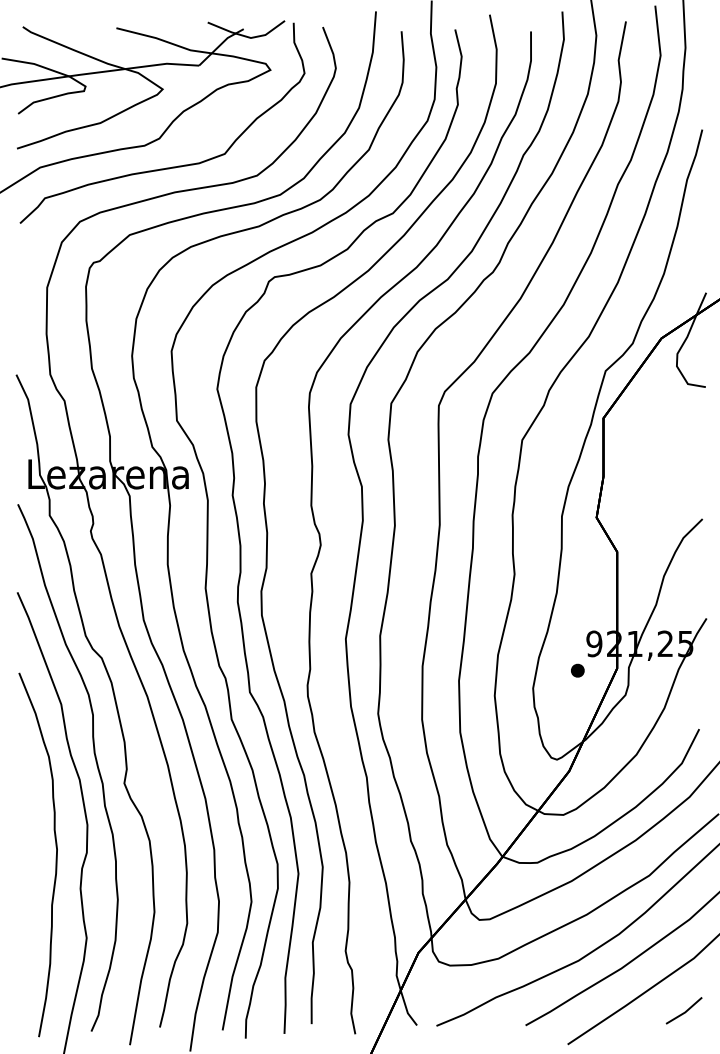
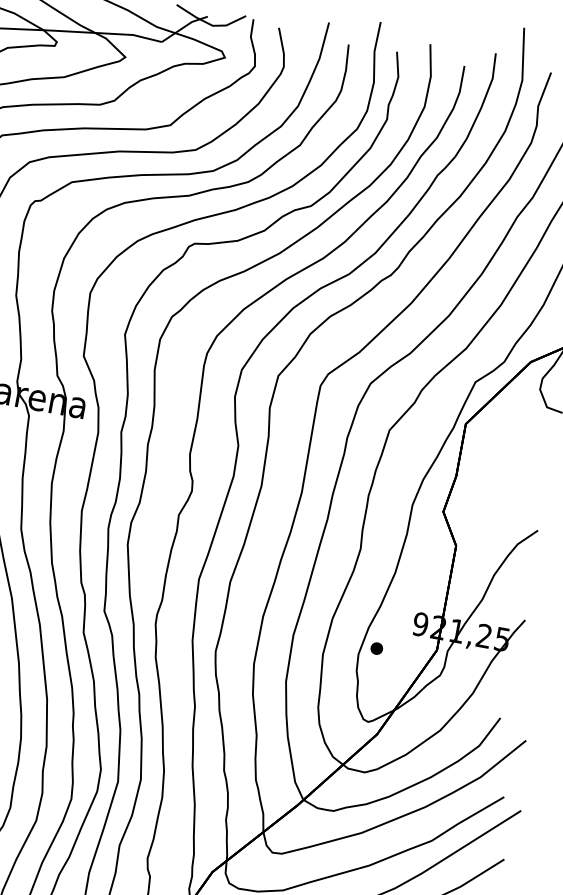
part: (577, 670) -> (376, 648), moved

